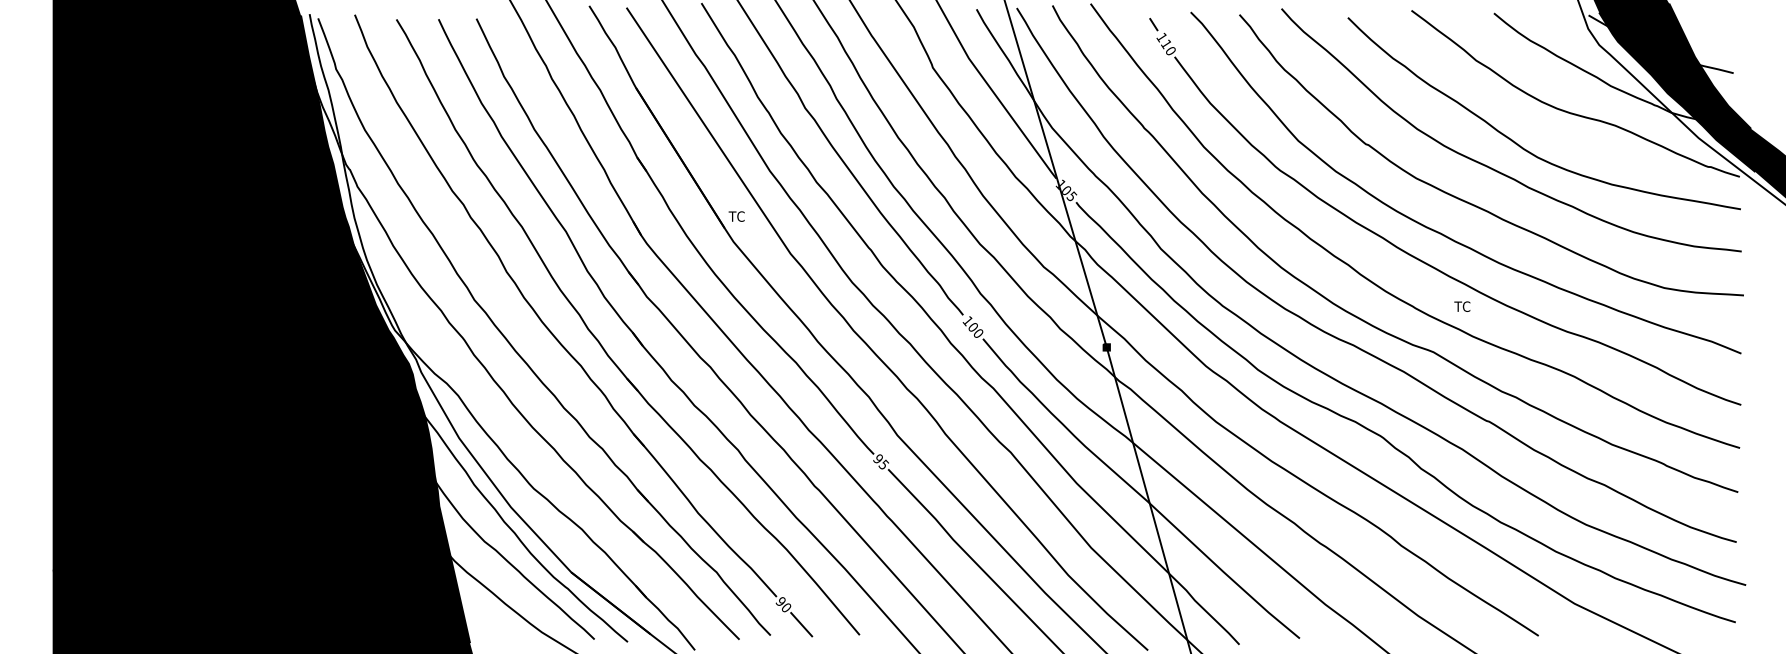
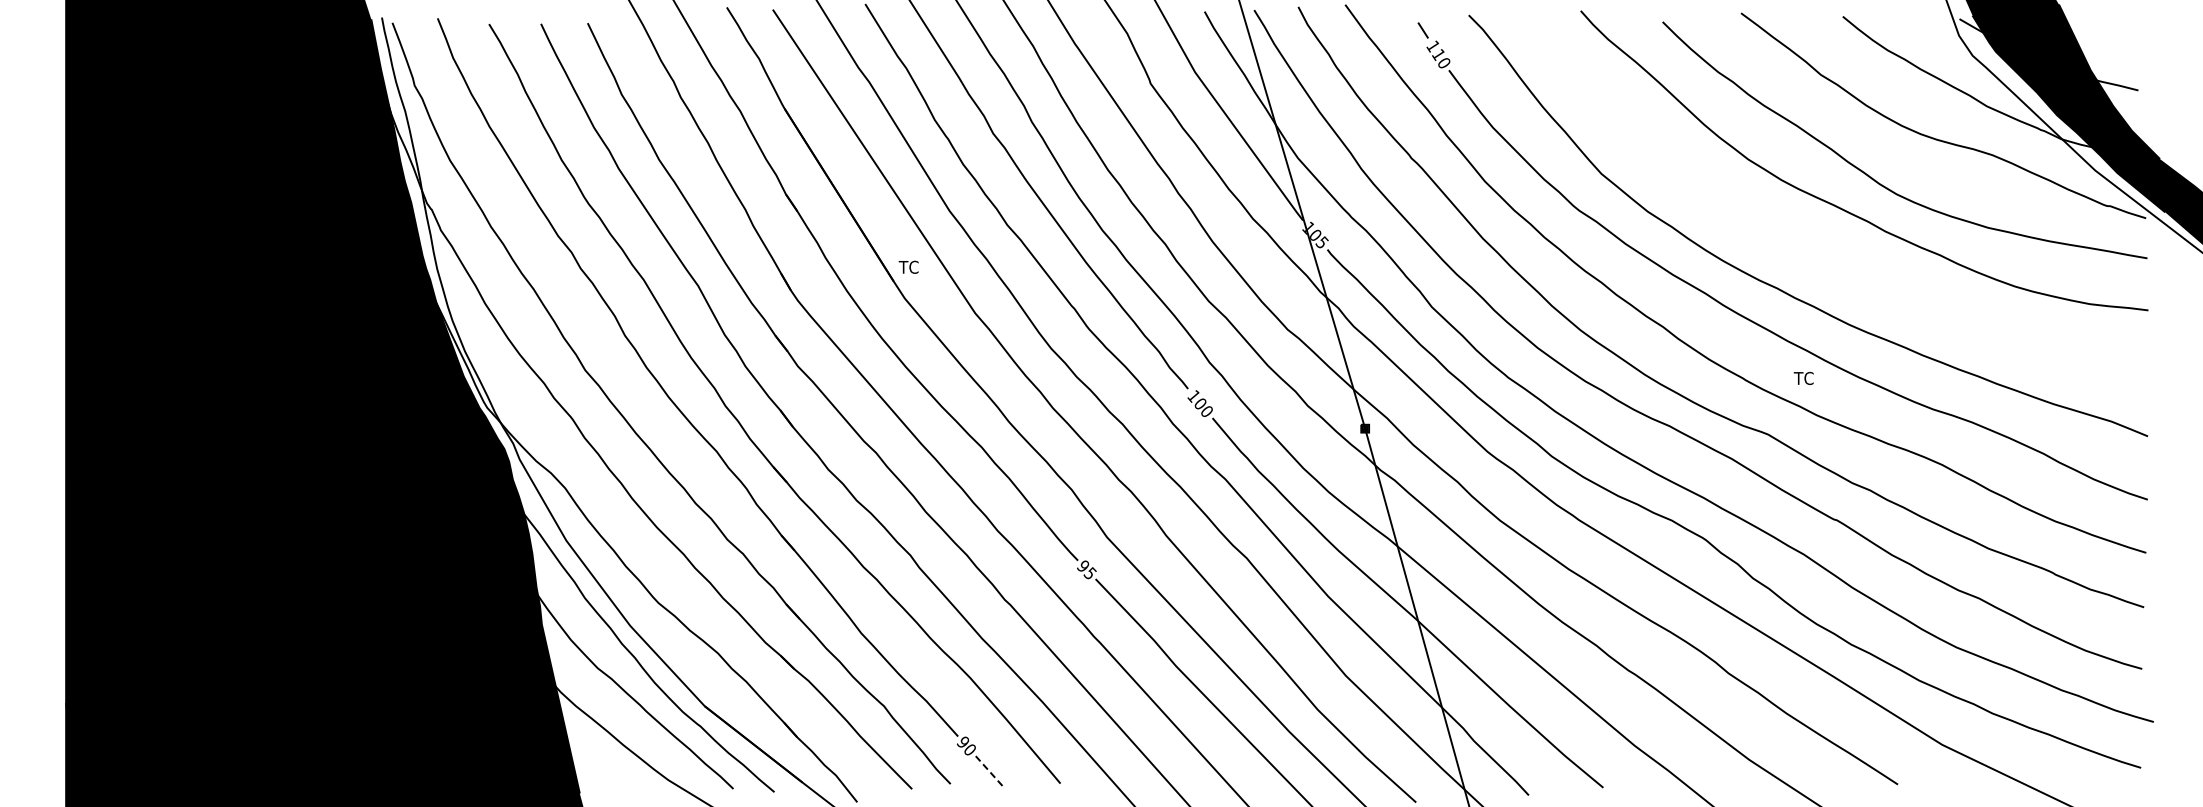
curve: (1471, 202) -> (1814, 250), removed
line: (801, 624) -> (988, 770), solid -> dashed

